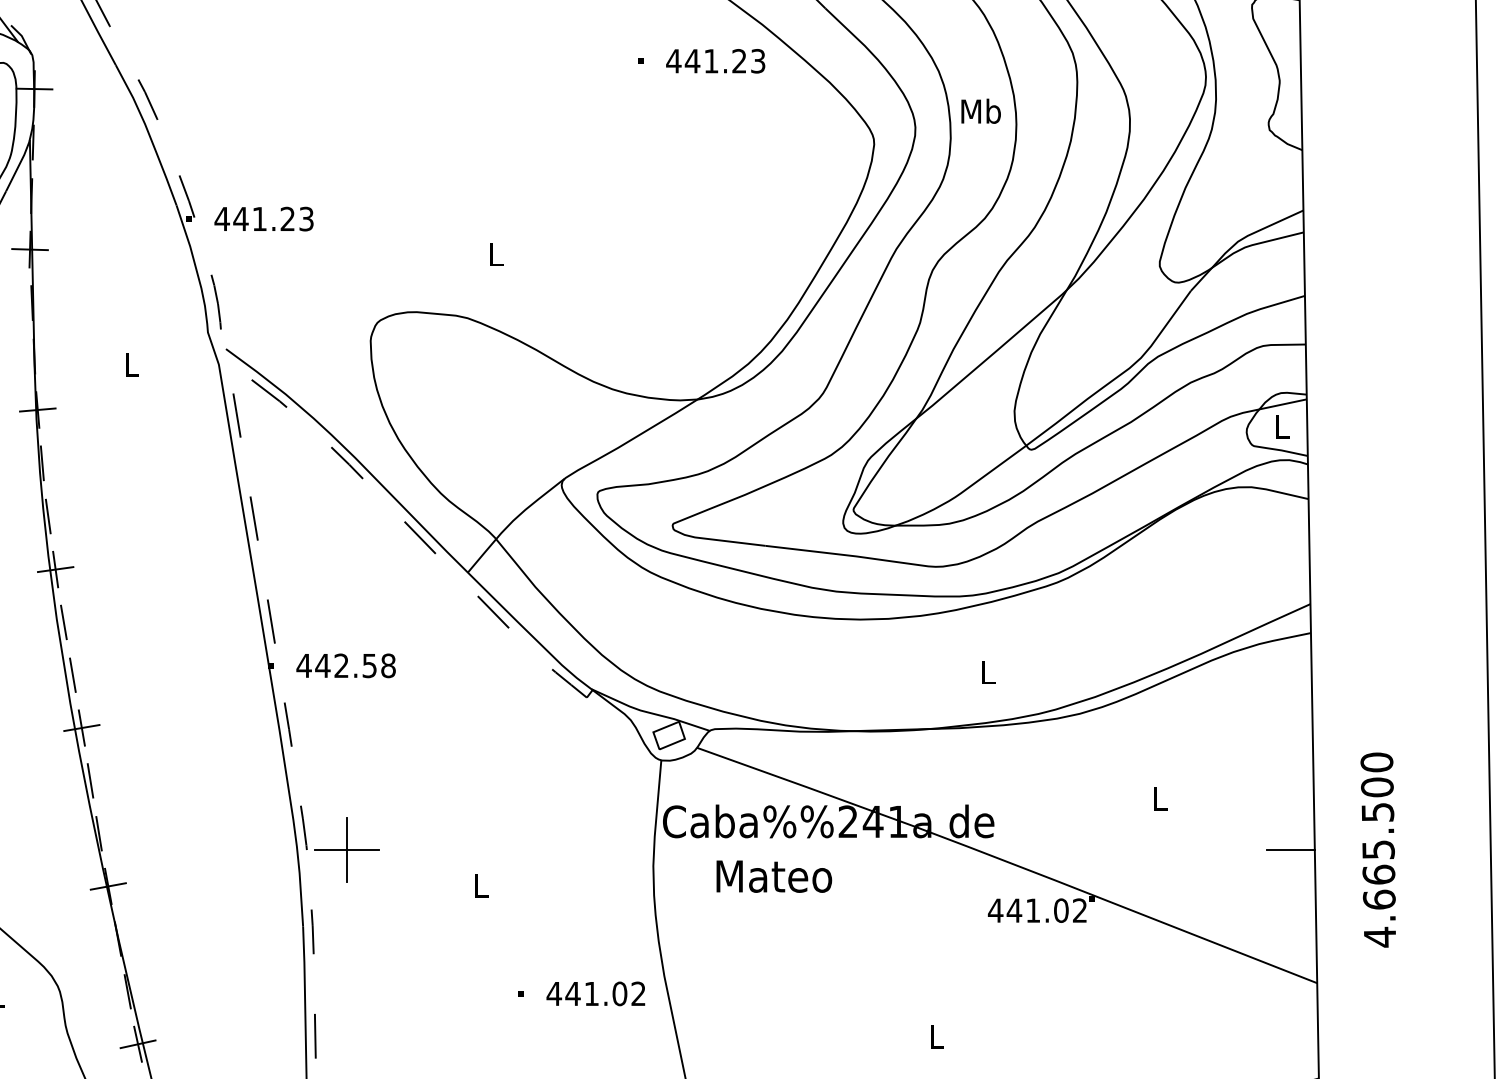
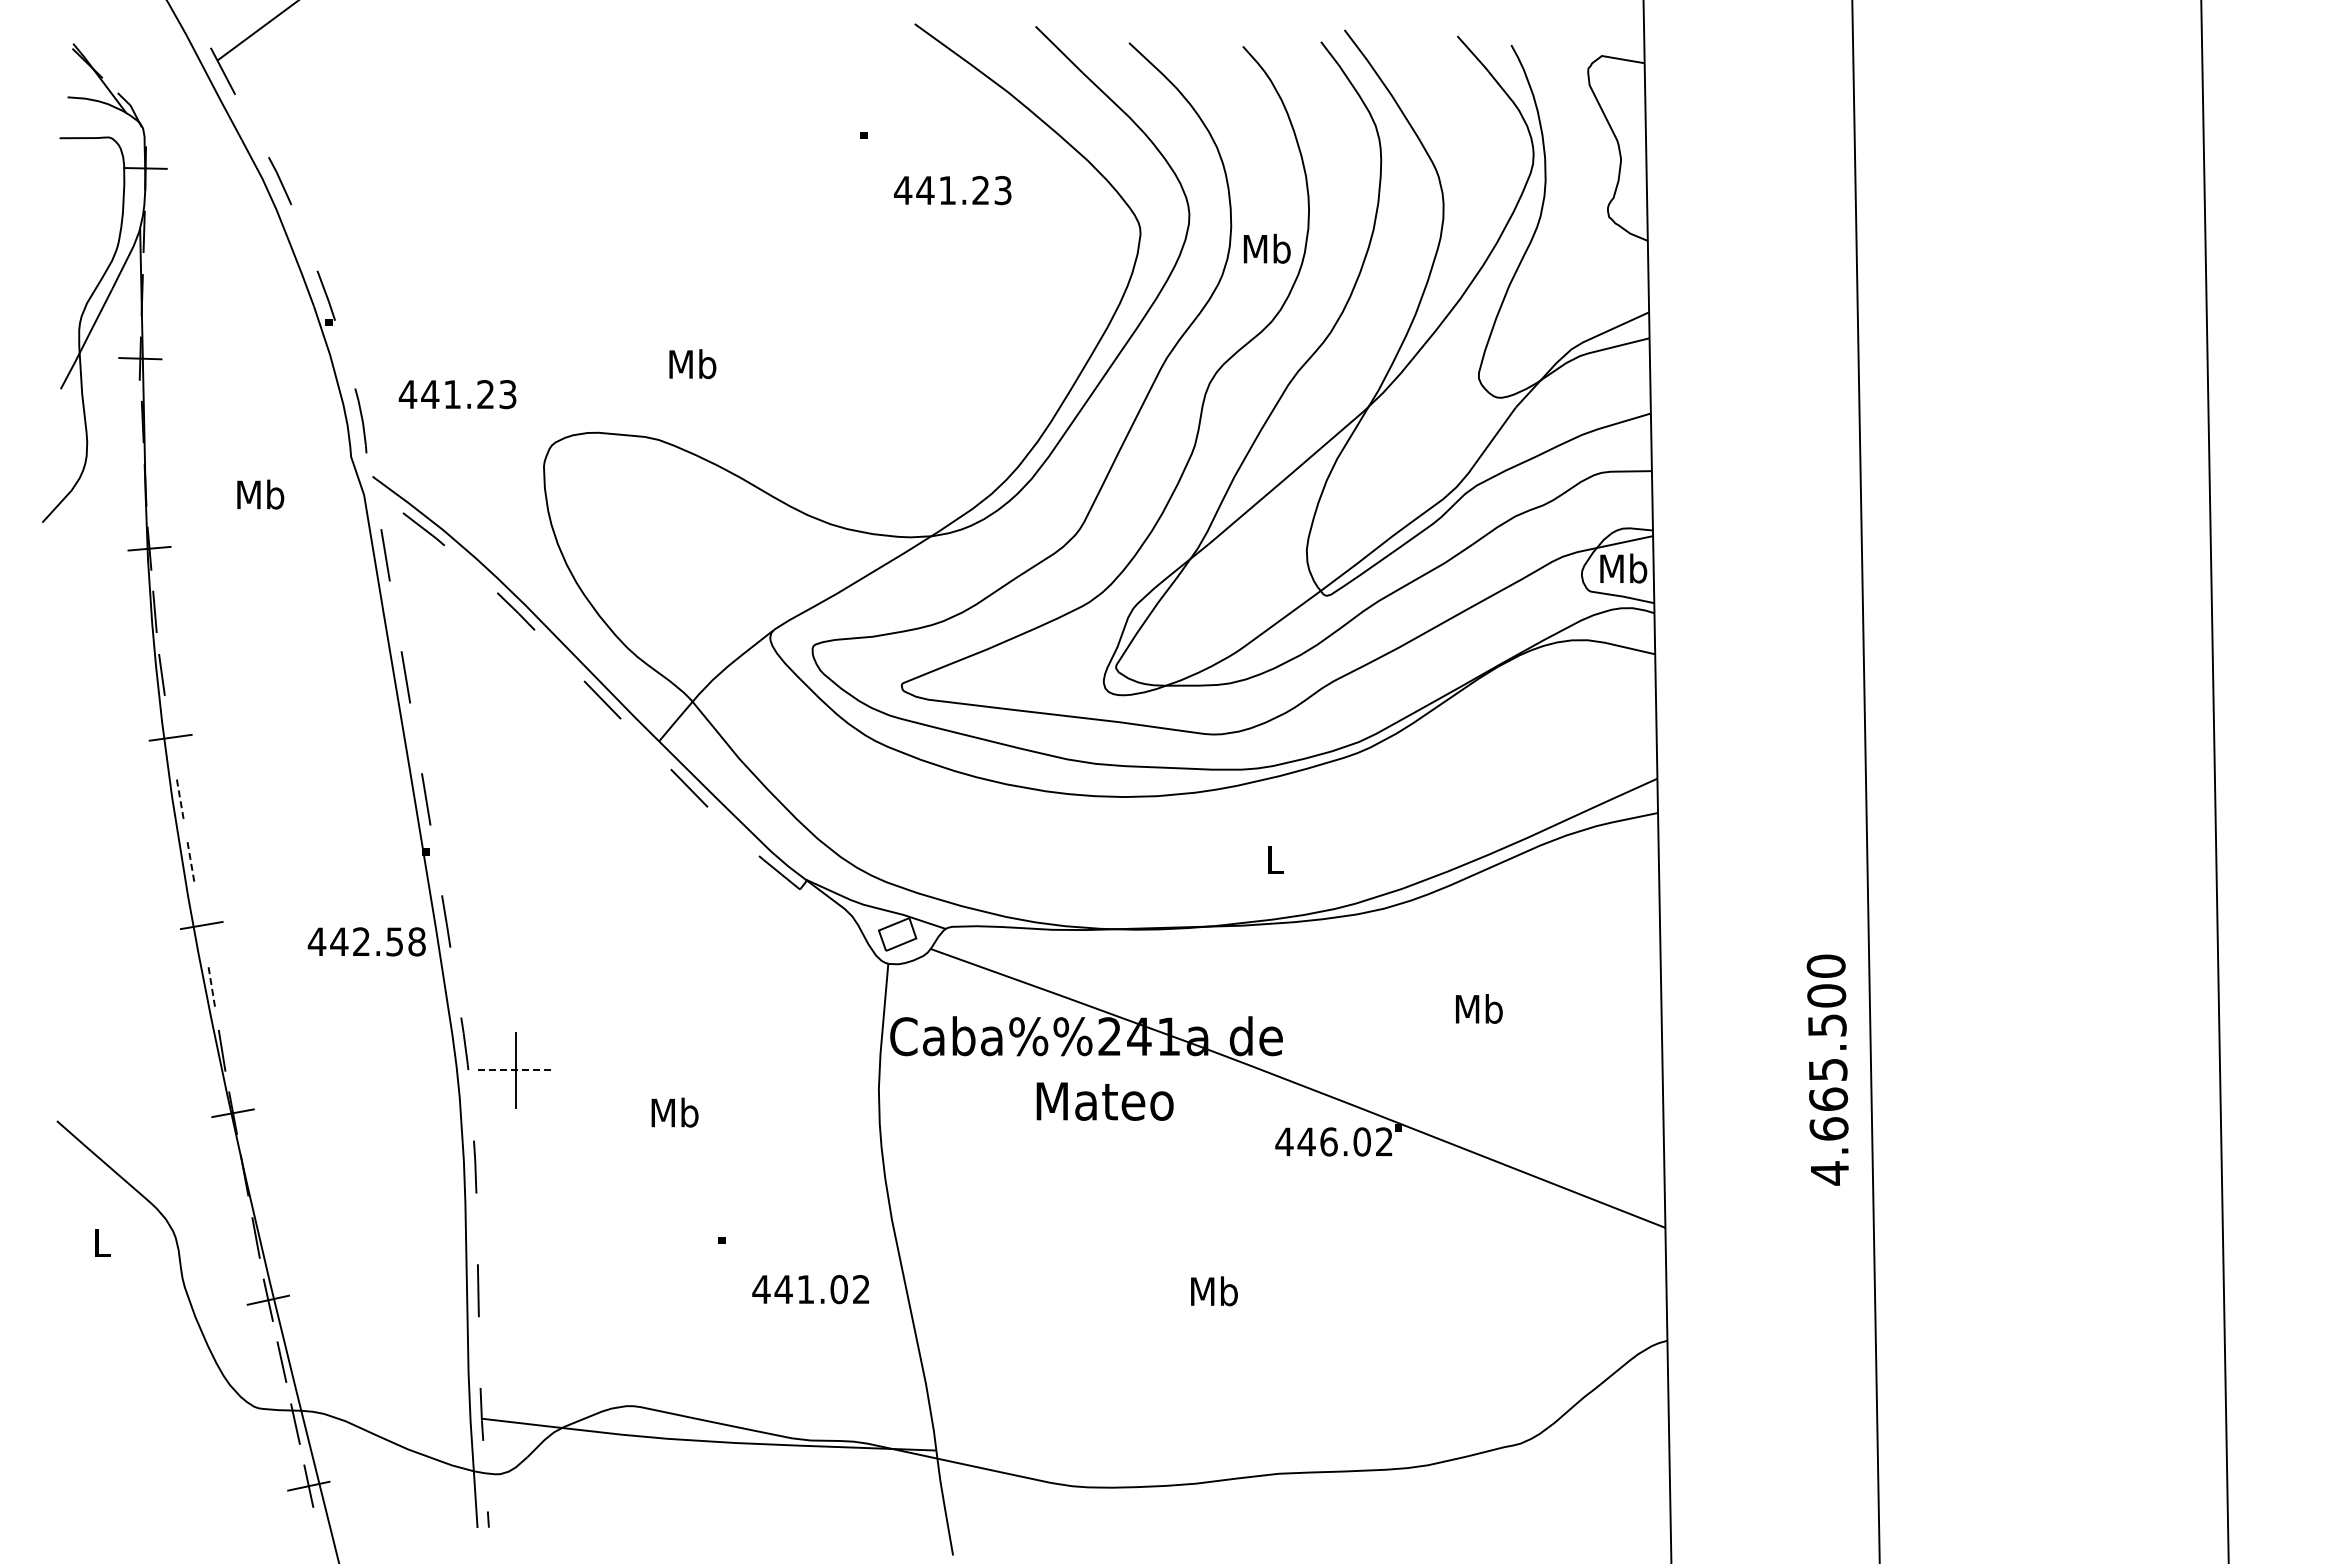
text: (715, 61) -> (952, 190), moved
text: (980, 111) -> (1266, 248), moved
text: (263, 219) -> (457, 394), moved
text: (496, 254) -> (692, 364), L -> Mb
text: (131, 364) -> (260, 494), L -> Mb
text: (1281, 426) -> (1623, 568), L -> Mb
line: (55, 569) -> (170, 737), removed
line: (63, 622) -> (180, 800), solid -> dashed
text: (345, 665) -> (366, 941), moved
line: (73, 675) -> (191, 863), solid -> dashed
line: (81, 728) -> (201, 925), removed
line: (90, 781) -> (212, 988), solid -> dashed
text: (1160, 798) -> (1479, 1008), L -> Mb
text: (1378, 849) -> (1827, 1069), moved
line: (346, 850) -> (515, 1070), solid -> dashed
line: (1291, 850) -> (1634, 1070), removed
text: (773, 876) -> (1104, 1101), moved
text: (480, 885) -> (674, 1112), L -> Mb
text: (1032, 910) -> (1328, 1141), 441.02 -> 446.02
text: (595, 993) -> (810, 1289), moved
text: (936, 1036) -> (1214, 1291), L -> Mb

